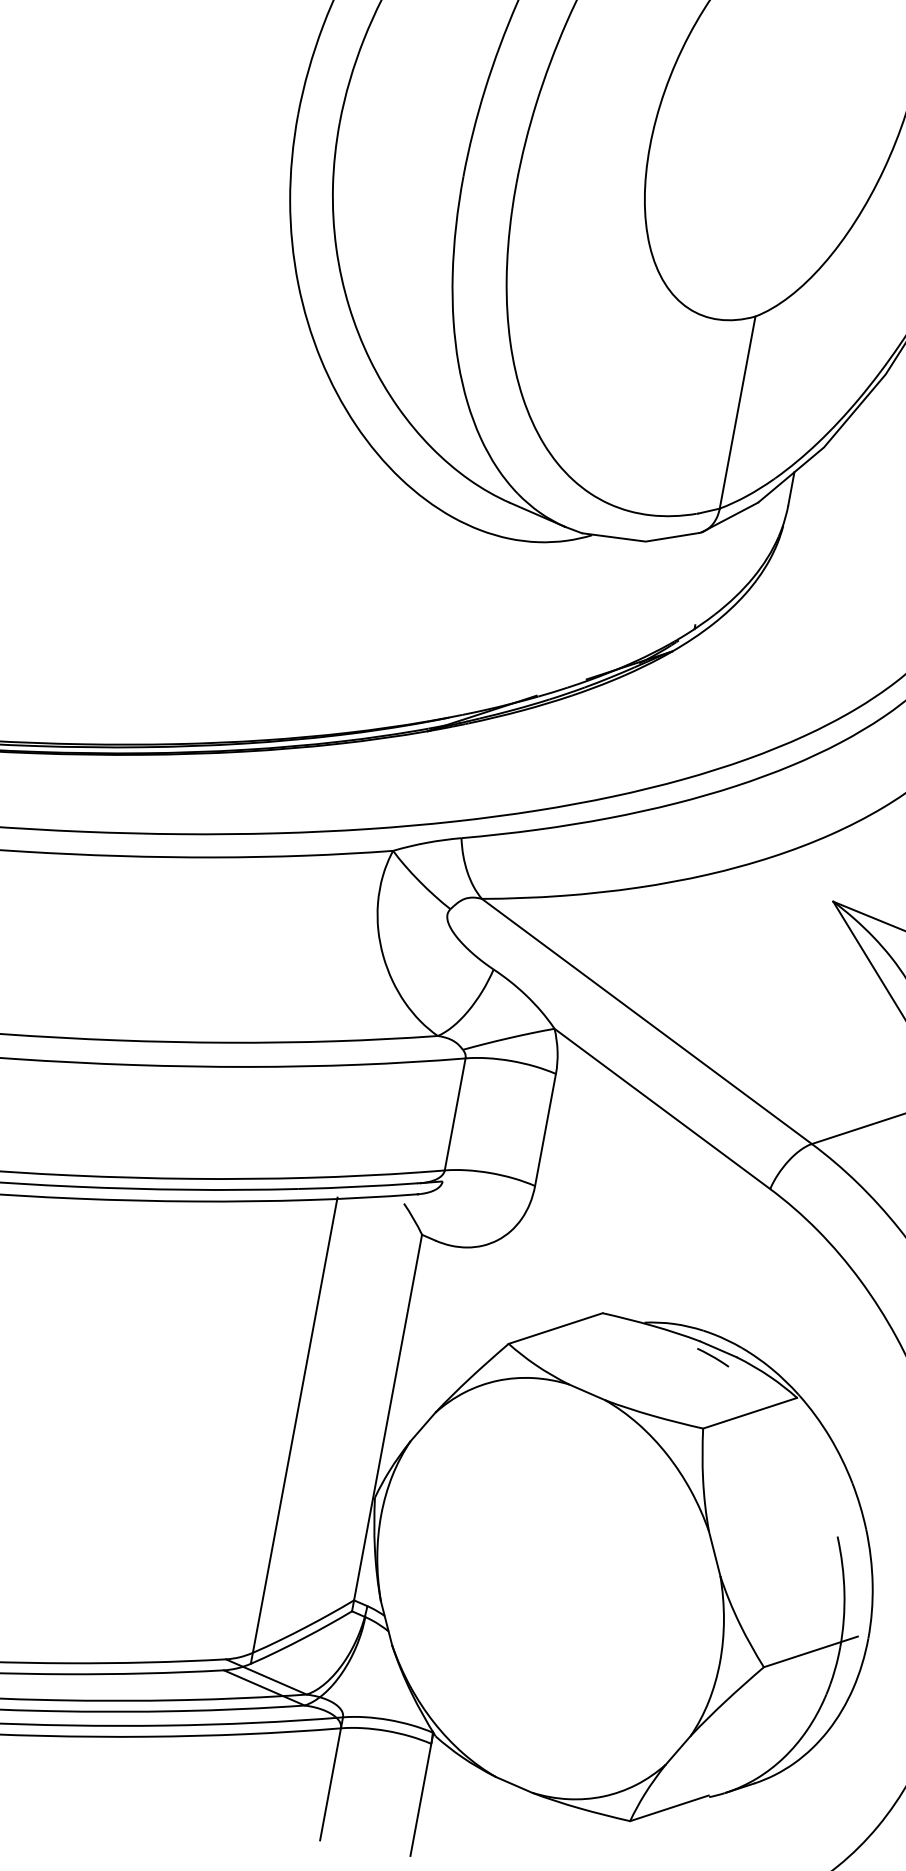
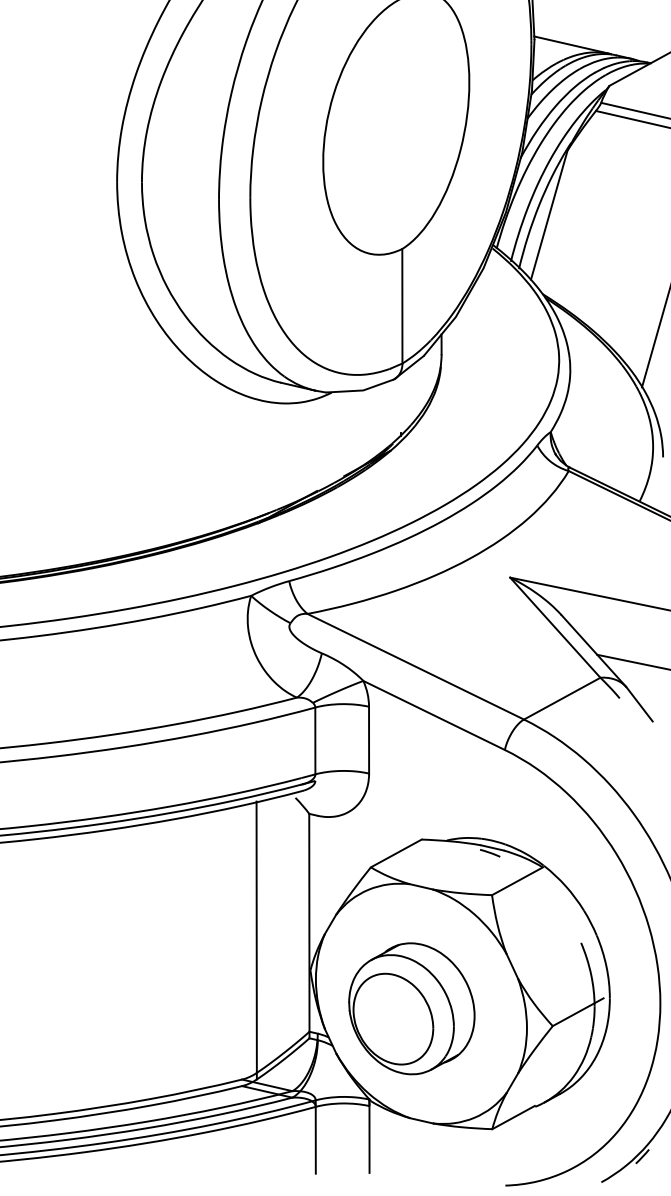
part: (532, 1593) -> (411, 1008), added

